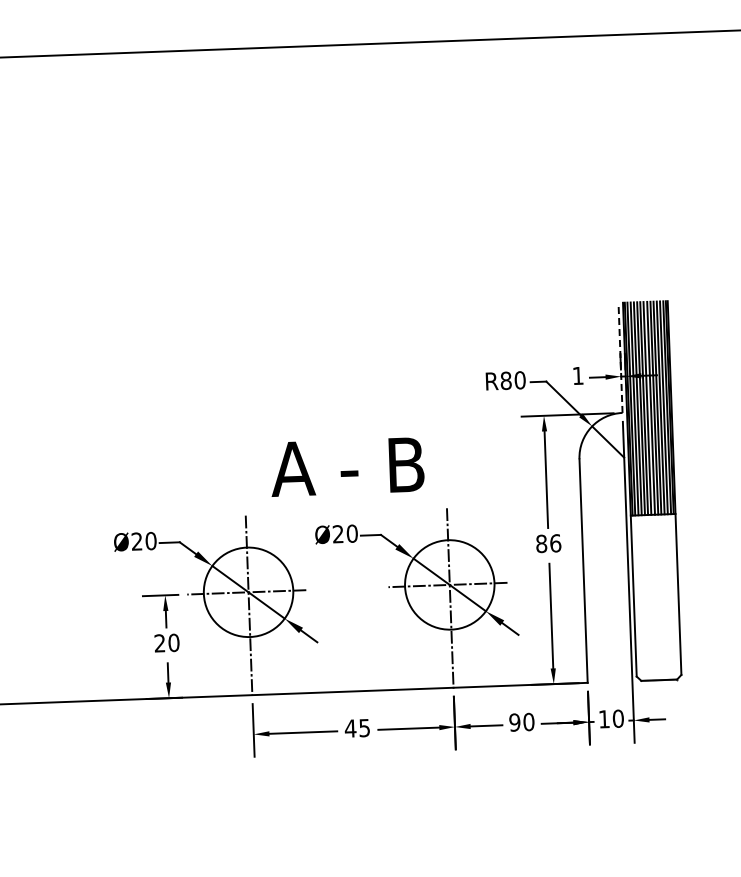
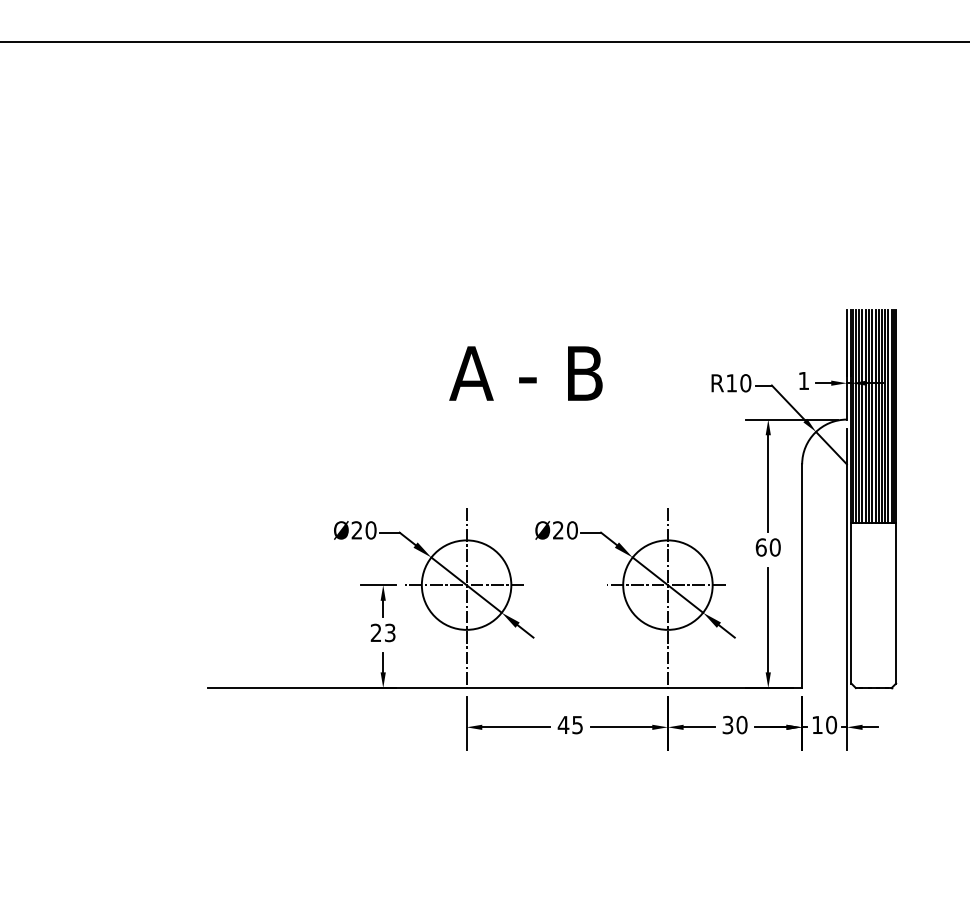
line: (620, 357) -> (846, 364), dashed -> solid
text: (505, 381) -> (731, 383), R80 -> R10
text: (346, 466) -> (525, 373), moved
text: (547, 543) -> (767, 547), 86 -> 60
text: (173, 642) -> (389, 632), 20 -> 23
text: (514, 723) -> (727, 725), 90 -> 30

